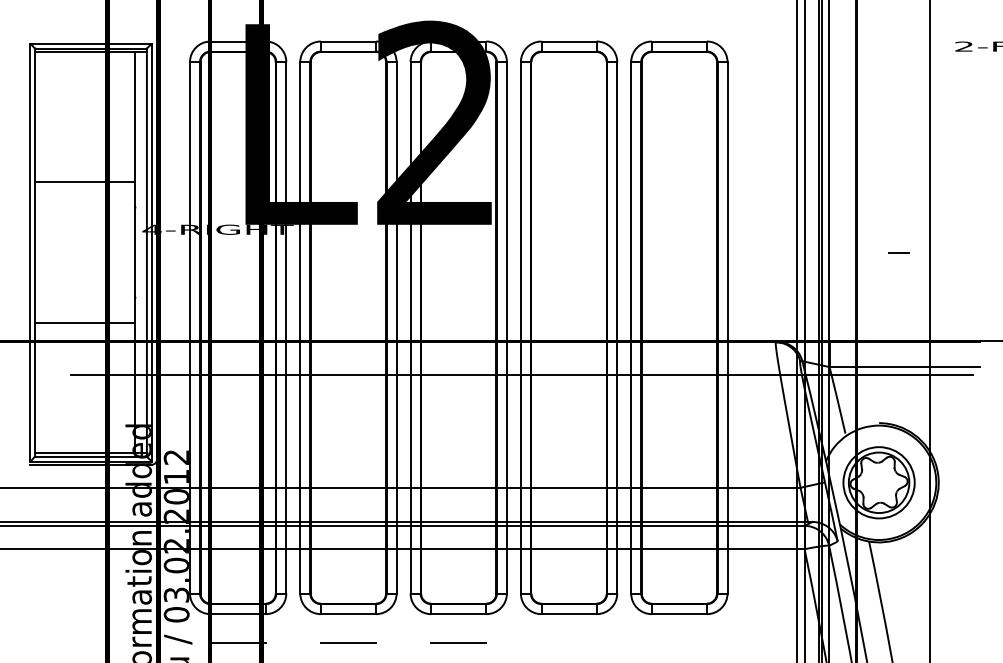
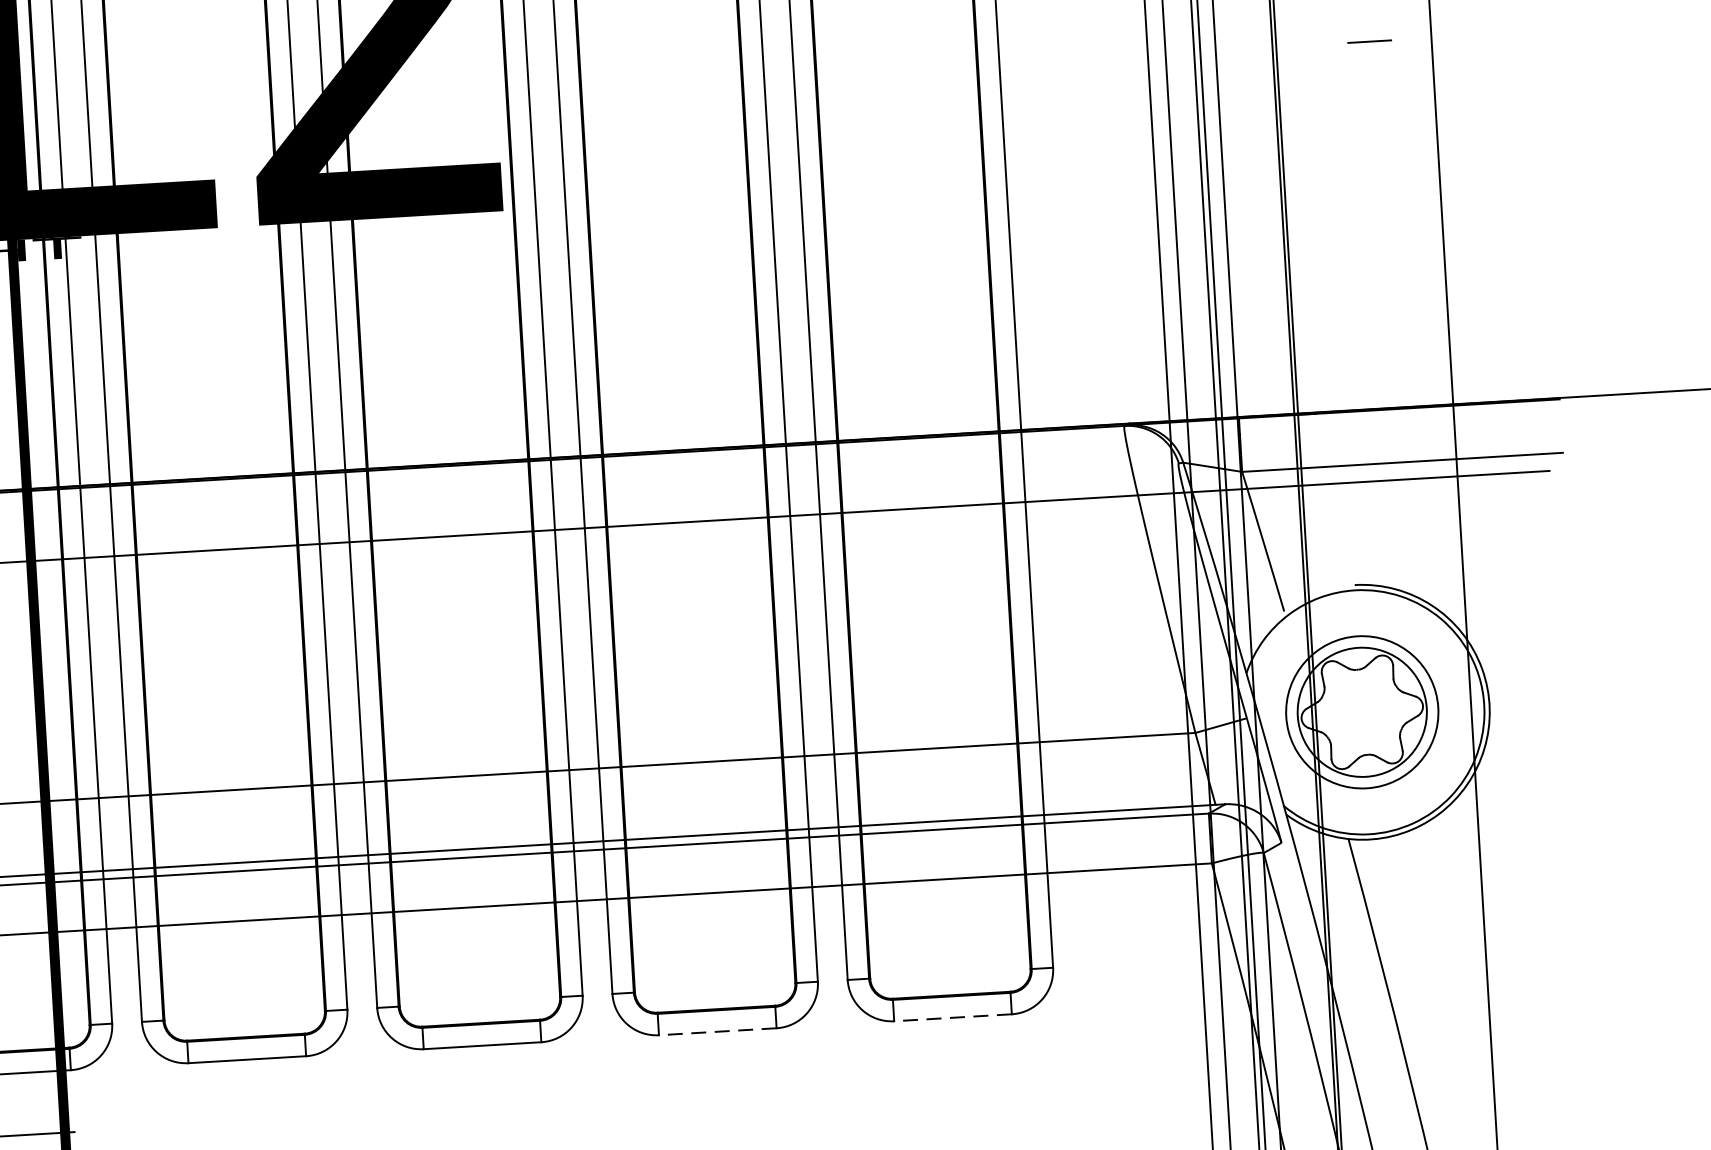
line: (898, 252) -> (1368, 41), moved
line: (569, 614) -> (718, 1032), solid -> dashed
line: (679, 614) -> (953, 1018), solid -> dashed
line: (458, 642) -> (485, 1106), removed
line: (348, 643) -> (251, 1122), removed

